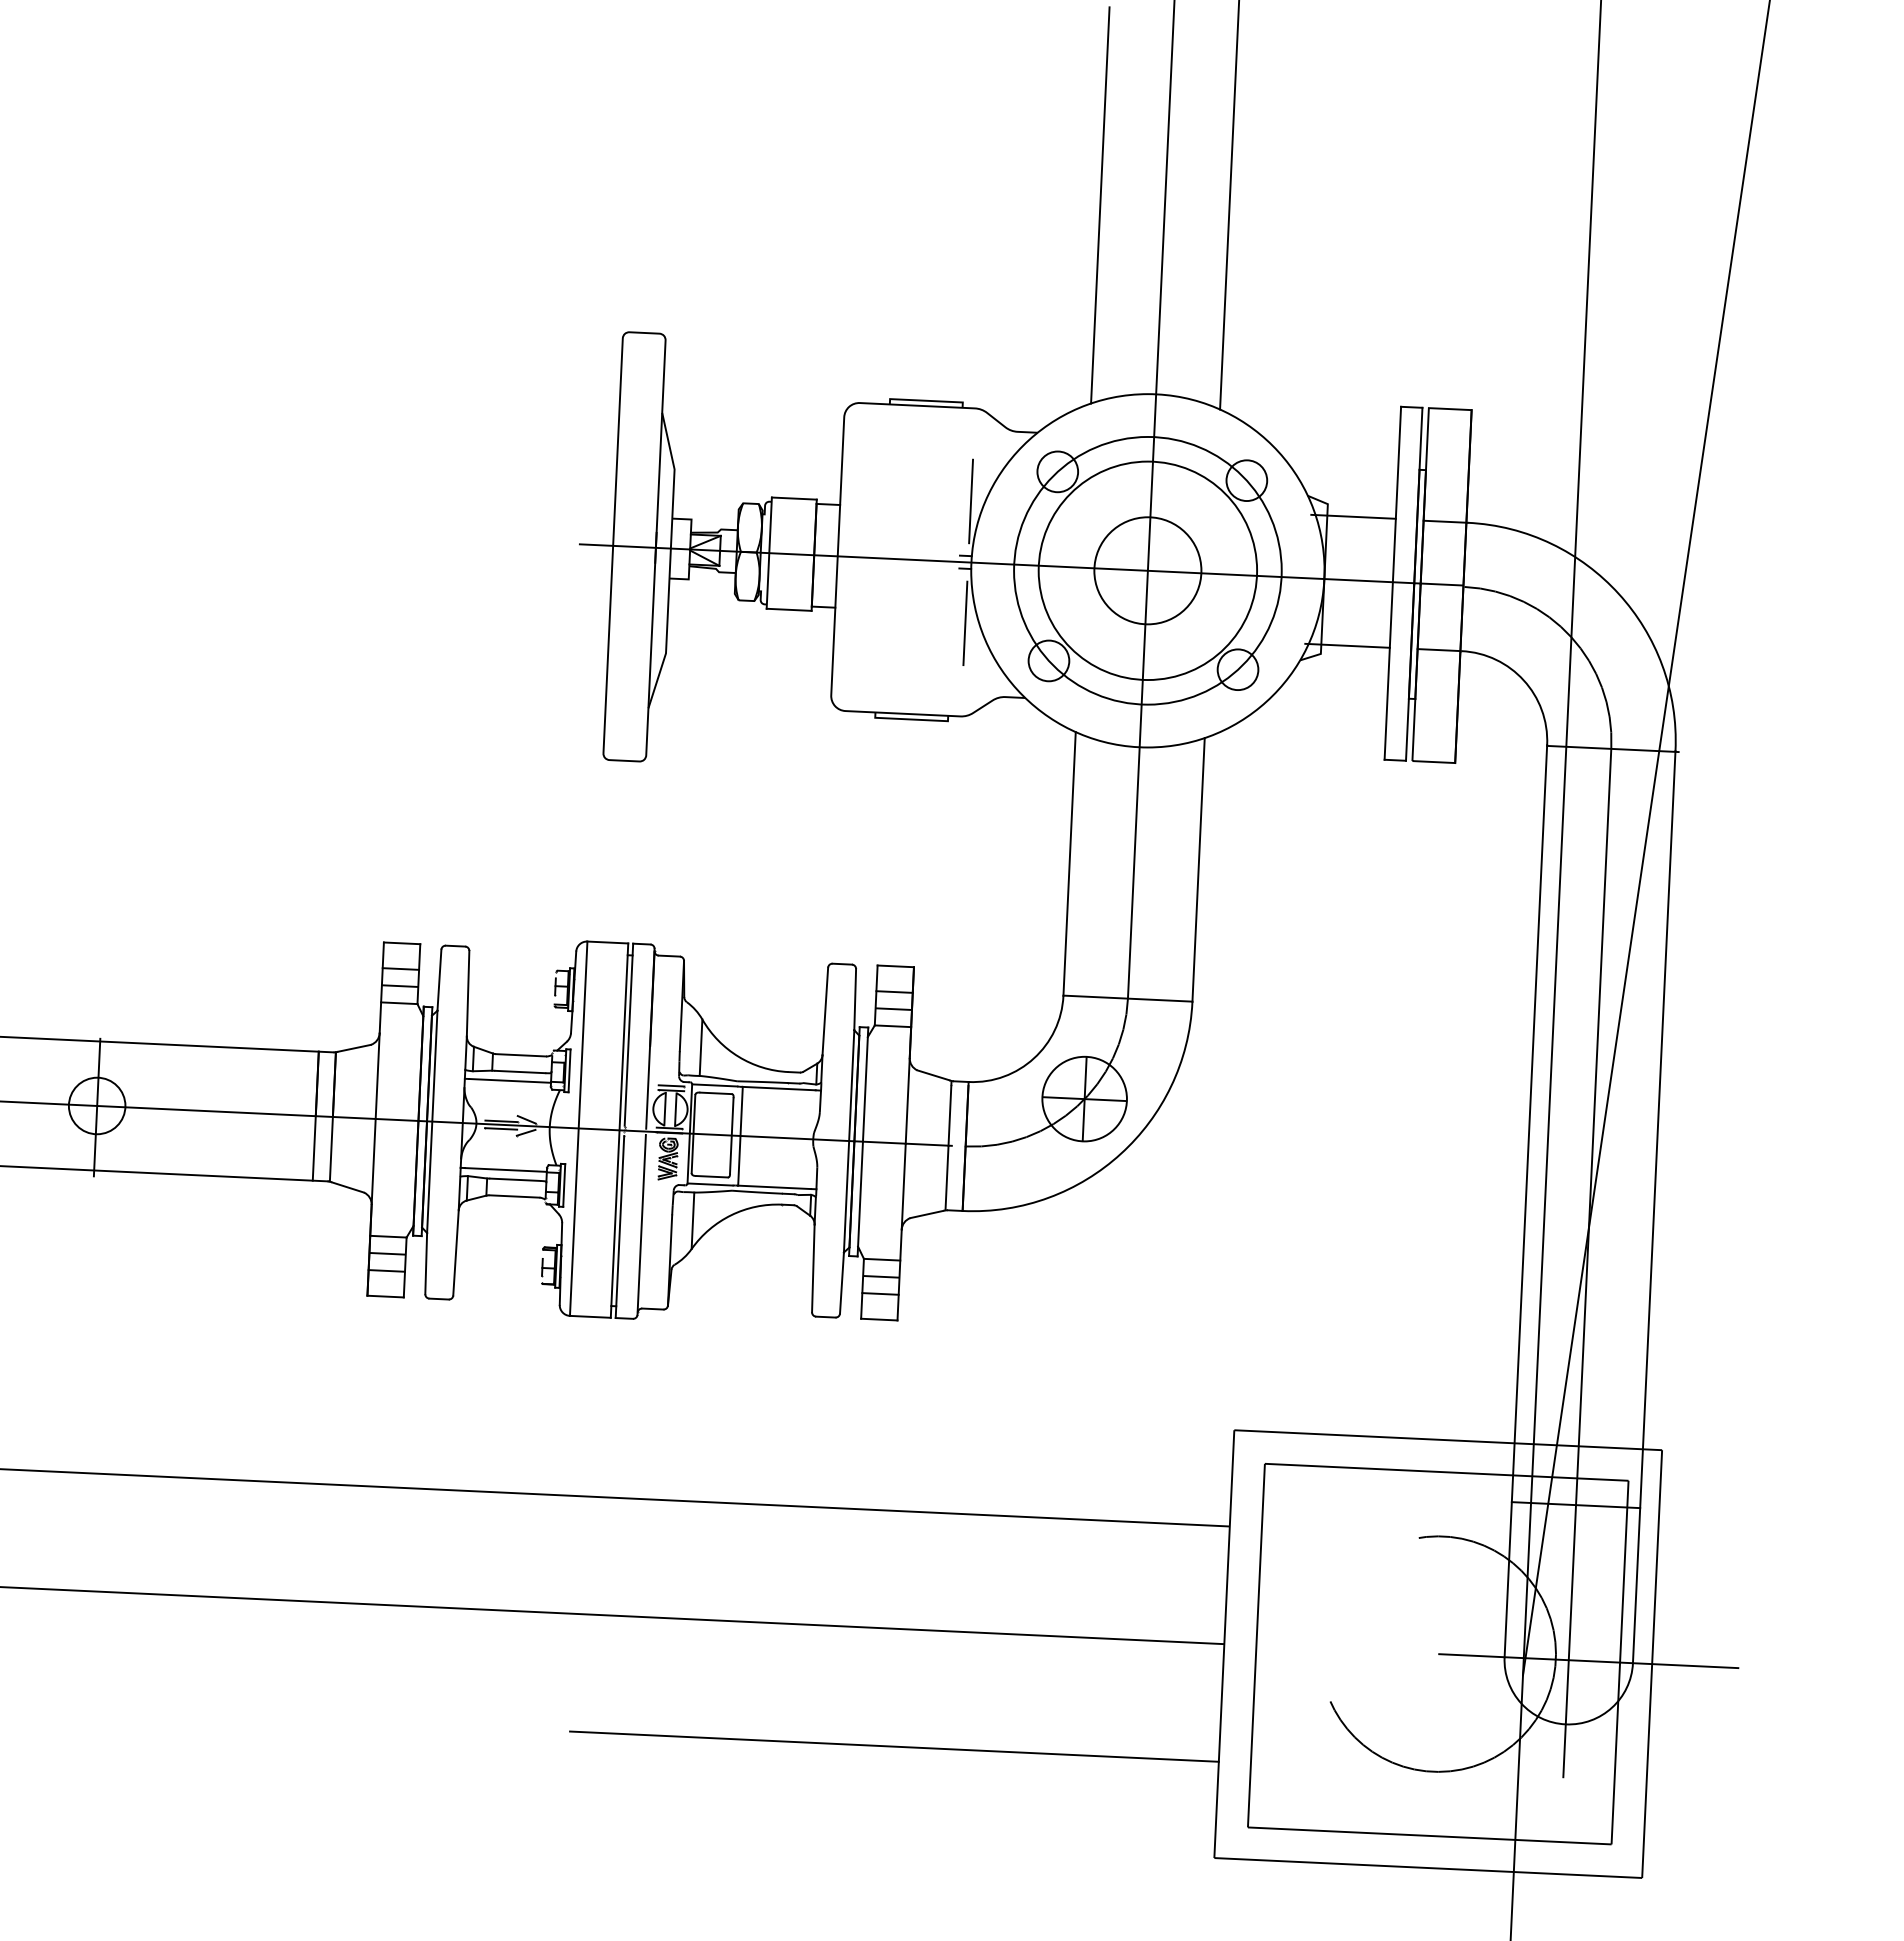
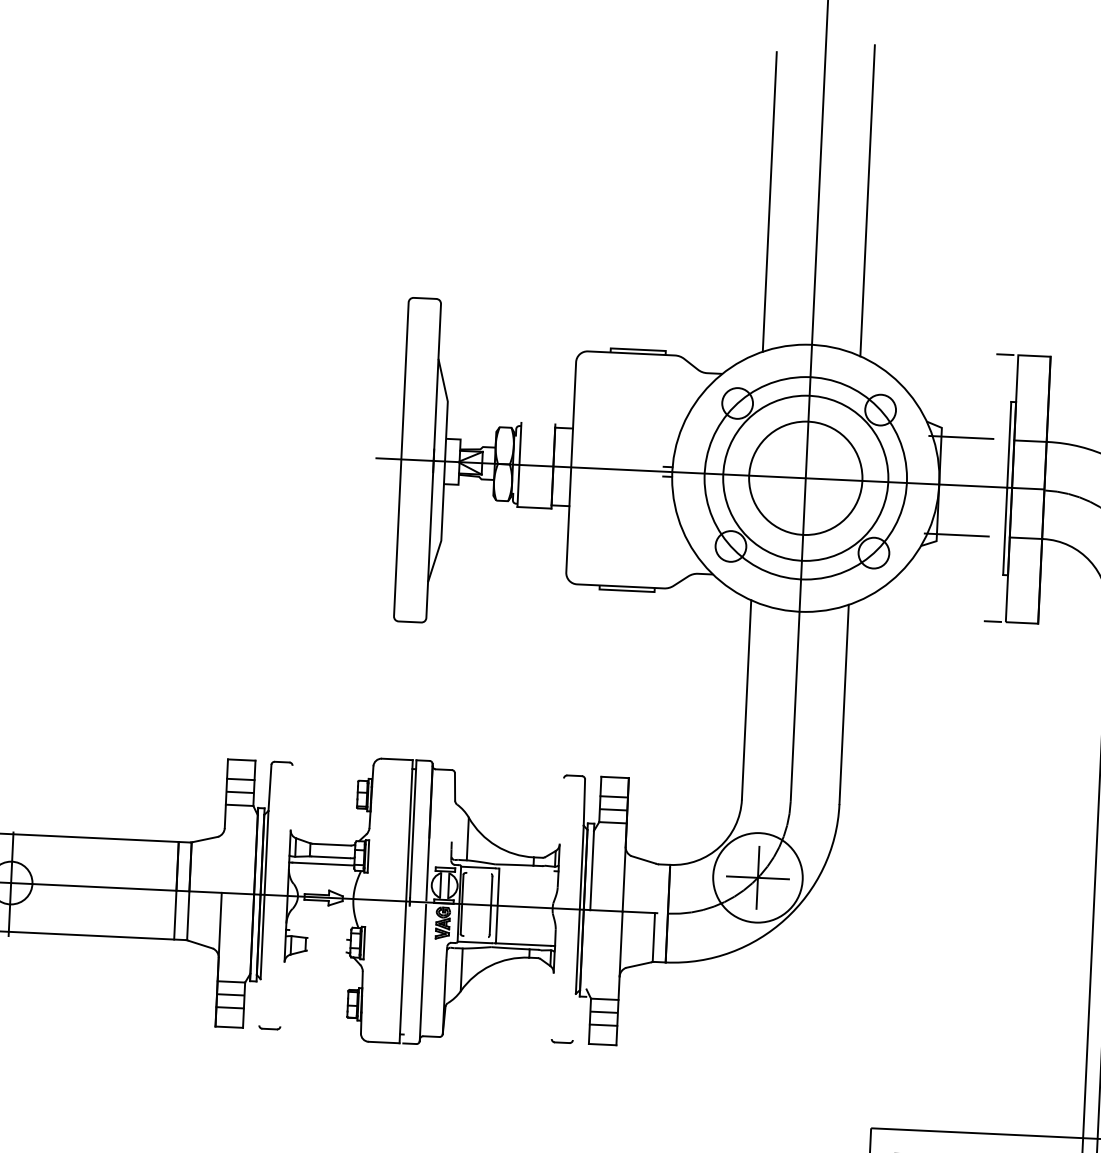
line: (793, 498) -> (537, 423), removed
line: (971, 501) -> (672, 425), removed
circle: (1147, 570) -> (805, 478), size x1.4
line: (1392, 582) -> (990, 487), removed
line: (1414, 583) -> (1007, 487), removed
line: (965, 623) -> (667, 518), removed
line: (467, 993) -> (291, 797), removed
line: (1127, 998) -> (790, 801), removed
line: (681, 1005) -> (453, 807), removed
line: (825, 1011) -> (561, 811), removed
line: (377, 1075) -> (223, 859), removed
line: (778, 1088) -> (526, 869), removed
line: (715, 1093) -> (478, 873), removed
circle: (1084, 1098) -> (757, 877), size x1.4
line: (949, 1113) -> (655, 888), removed
line: (578, 1128) -> (375, 900), removed
line: (505, 1169) -> (319, 931), removed
line: (711, 1176) -> (475, 936), removed
line: (515, 1179) -> (327, 938), removed
line: (514, 1196) -> (326, 951), removed
line: (859, 1198) -> (587, 953), removed
line: (619, 1227) -> (406, 974), removed
line: (455, 1252) -> (282, 993), removed
line: (426, 1263) -> (260, 1002), removed
line: (813, 1268) -> (552, 1005), removed
line: (841, 1282) -> (574, 1016), removed

